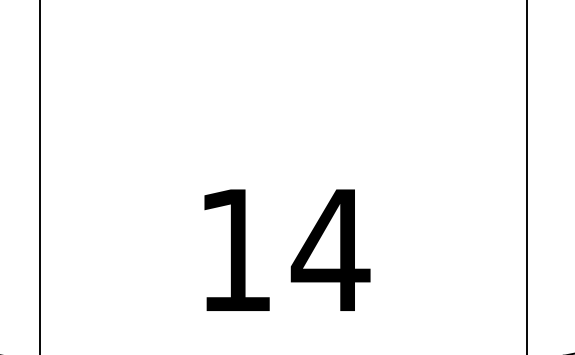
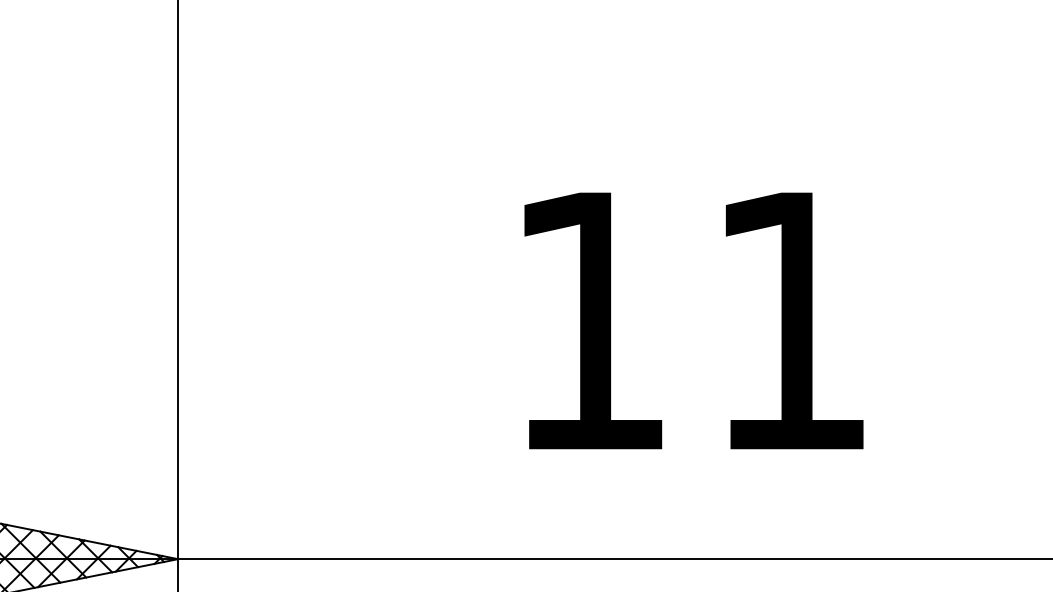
text: (330, 249) -> (790, 319), 14 -> 11

